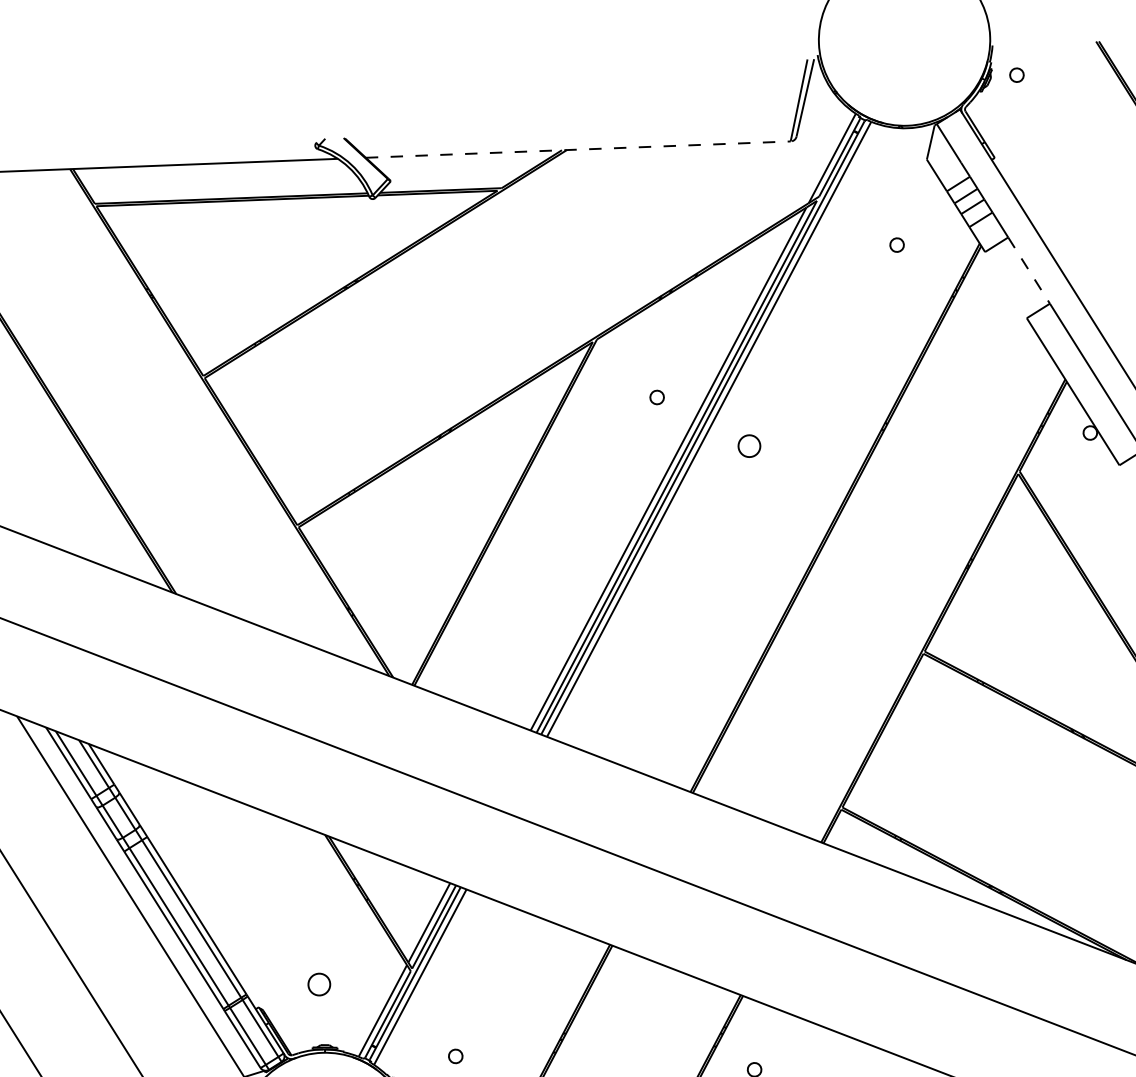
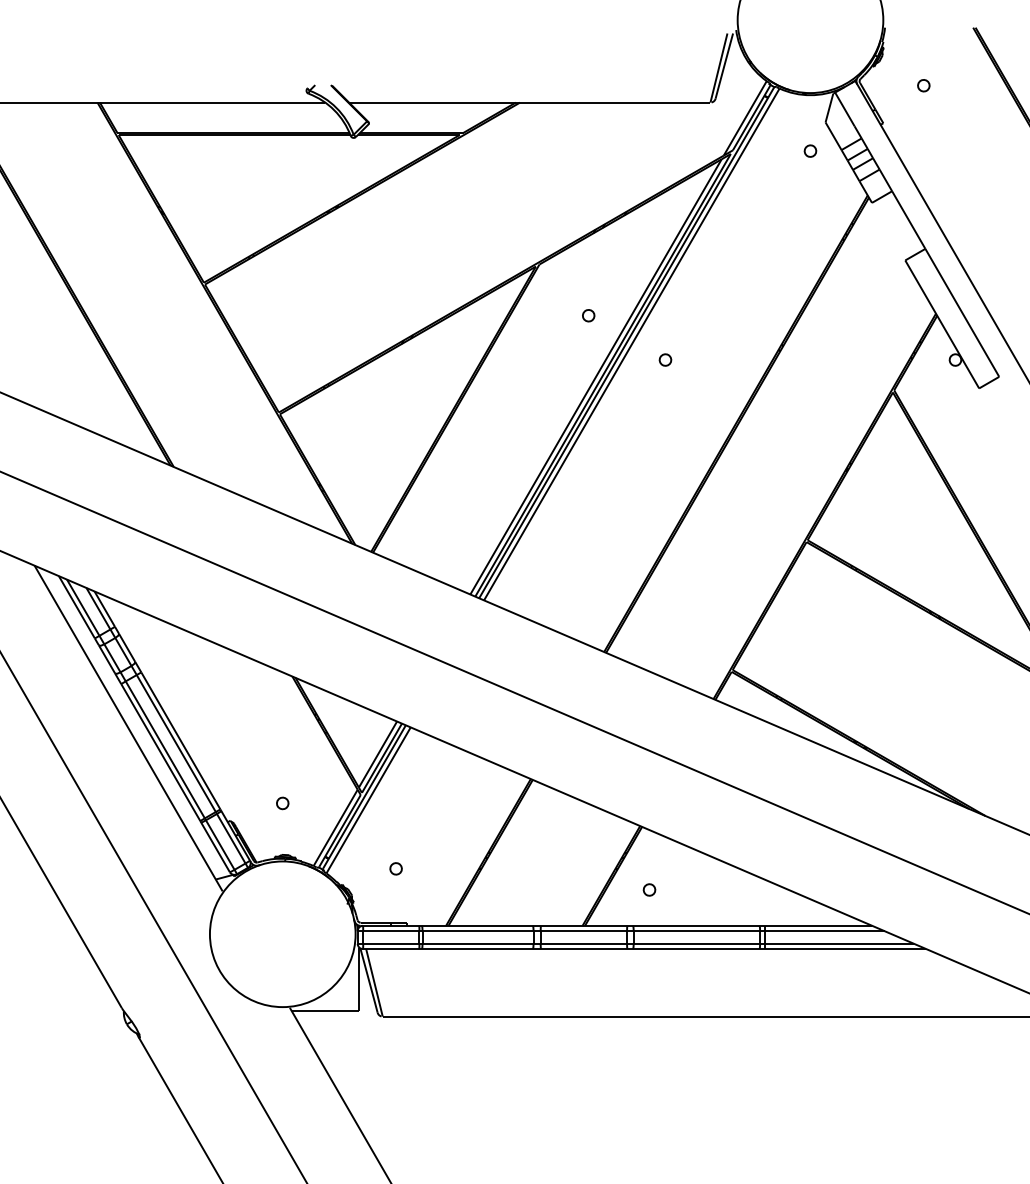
part: (1016, 74) -> (923, 85), moved
line: (577, 149) -> (529, 102), dashed -> solid
part: (897, 244) -> (810, 150), moved
line: (1029, 271) -> (909, 220), dashed -> solid
part: (749, 445) -> (665, 359), size x0.62
part: (319, 984) -> (282, 803), size x0.62

